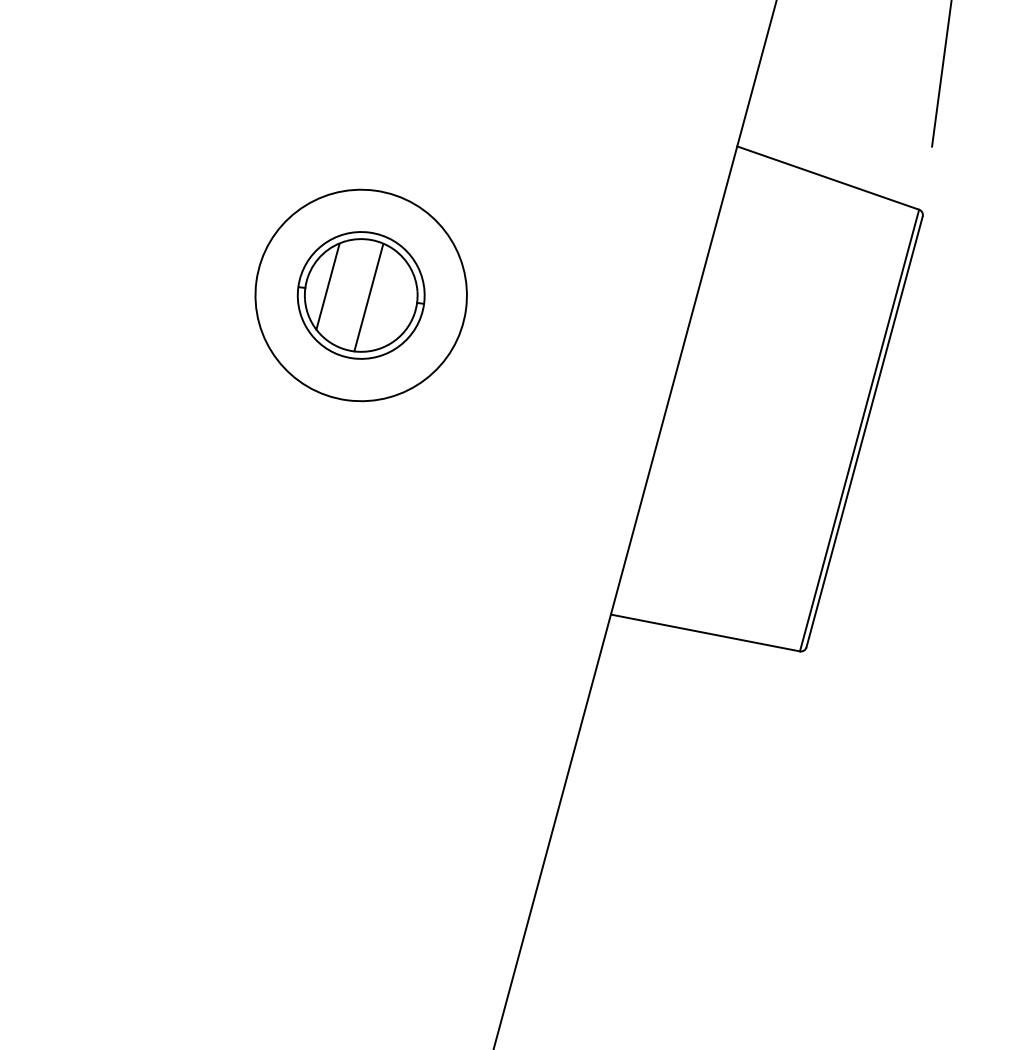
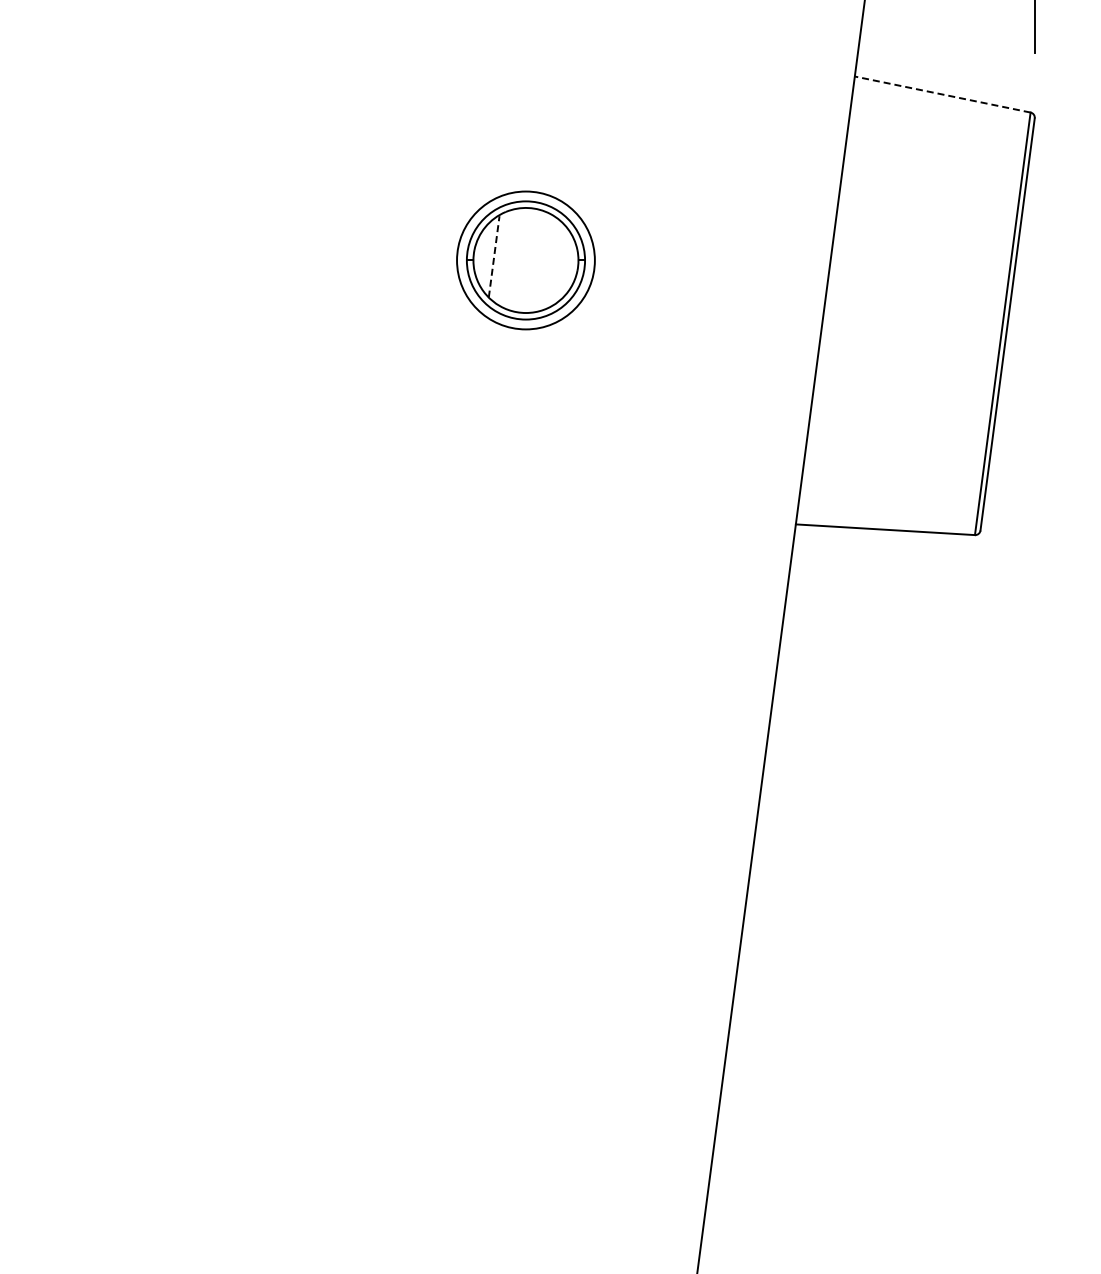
line: (827, 178) -> (942, 94), solid -> dashed
line: (328, 286) -> (494, 256), solid -> dashed
circle: (360, 294) -> (525, 259), size x0.7
line: (368, 297) -> (532, 261), removed

